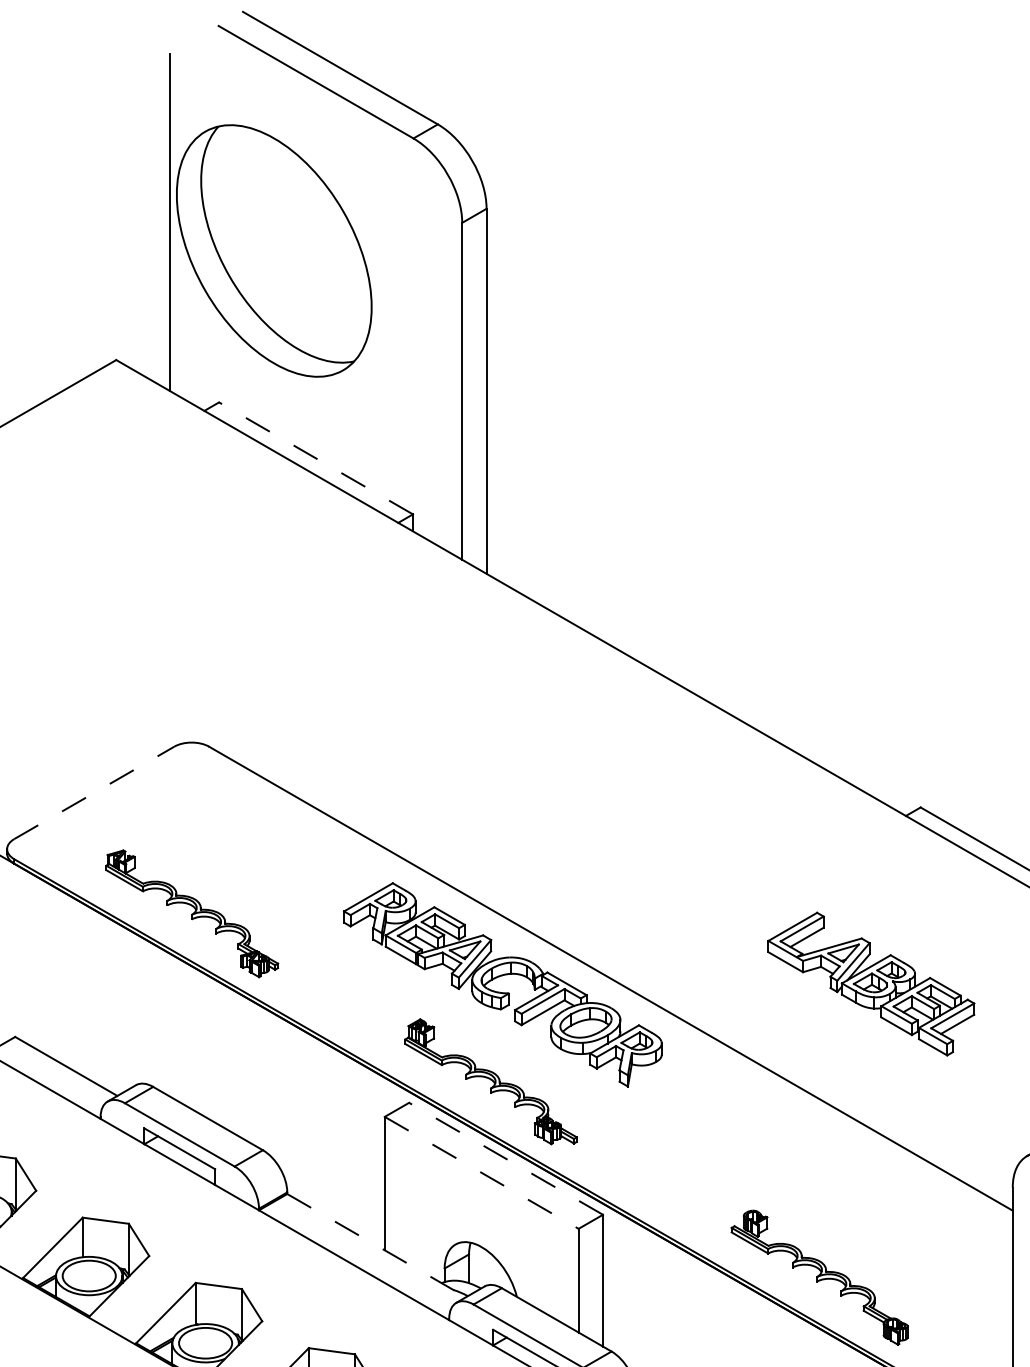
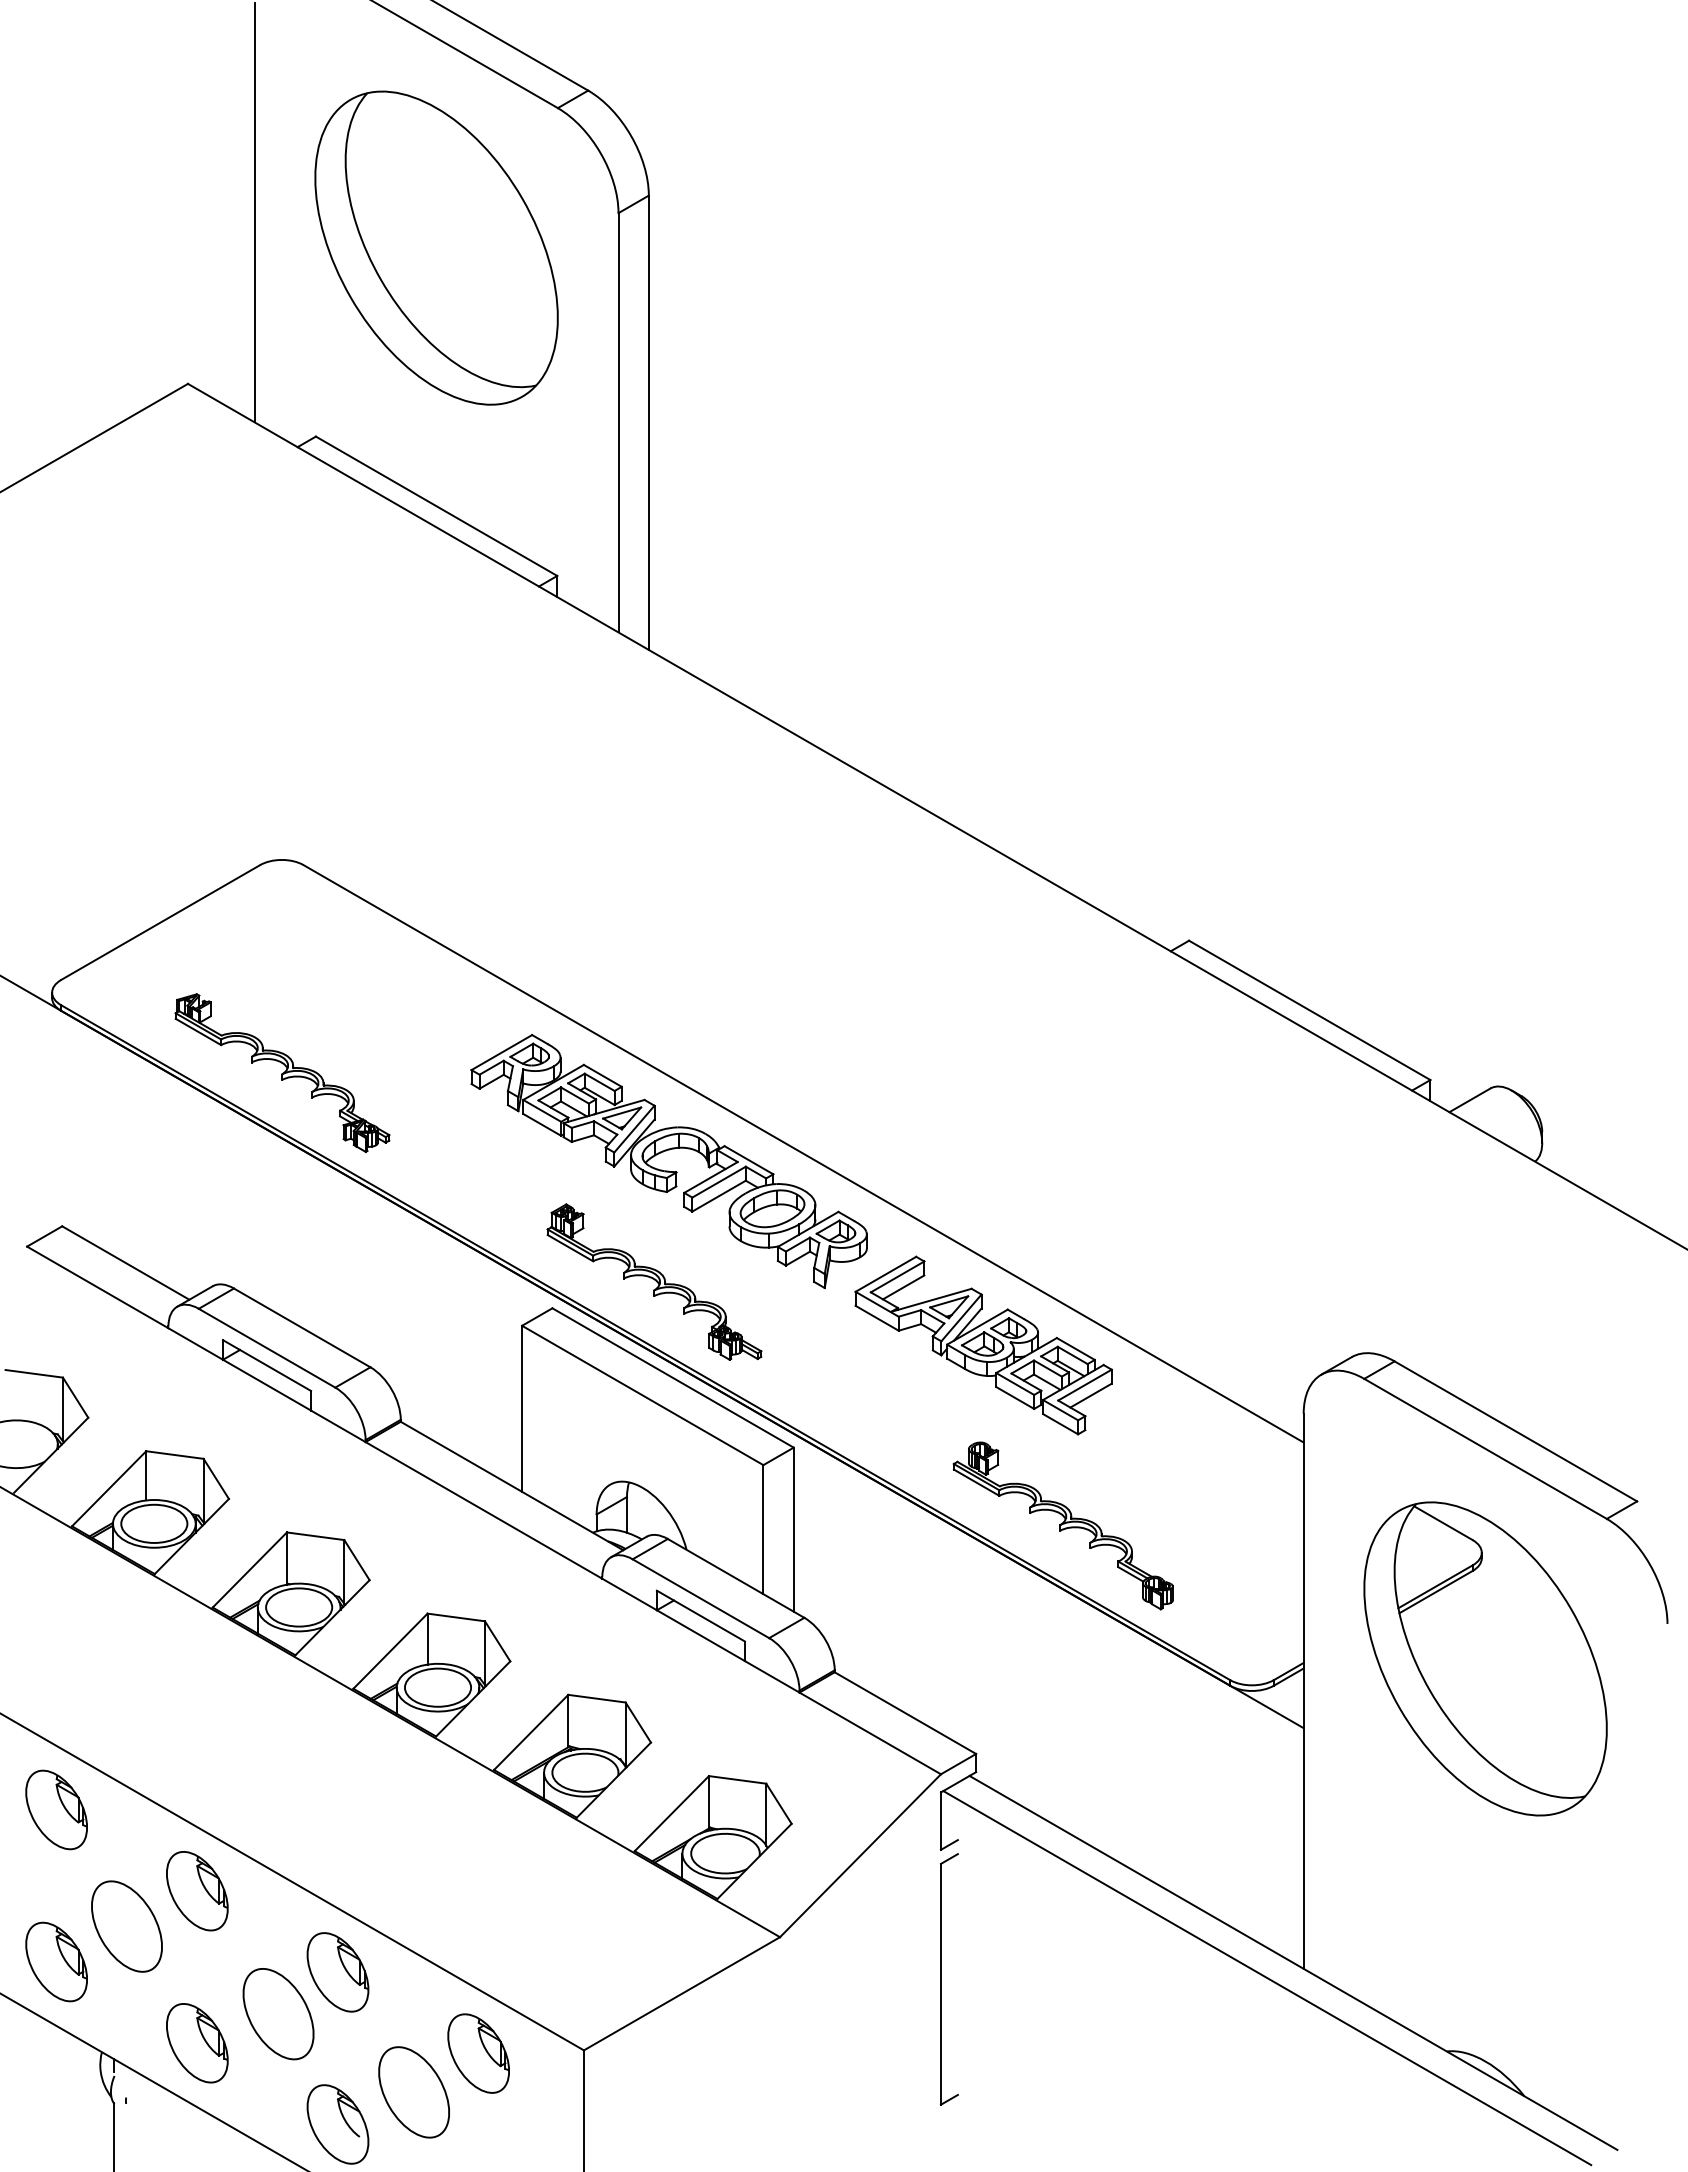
part: (274, 250) -> (436, 247), moved
line: (315, 458) -> (436, 506), dashed -> solid
line: (94, 792) -> (160, 922), dashed -> solid
part: (871, 984) -> (983, 1345), moved
line: (505, 1158) -> (672, 1377), dashed -> solid
line: (482, 1172) -> (643, 1395), dashed -> solid
line: (377, 1246) -> (512, 1486), dashed -> solid

